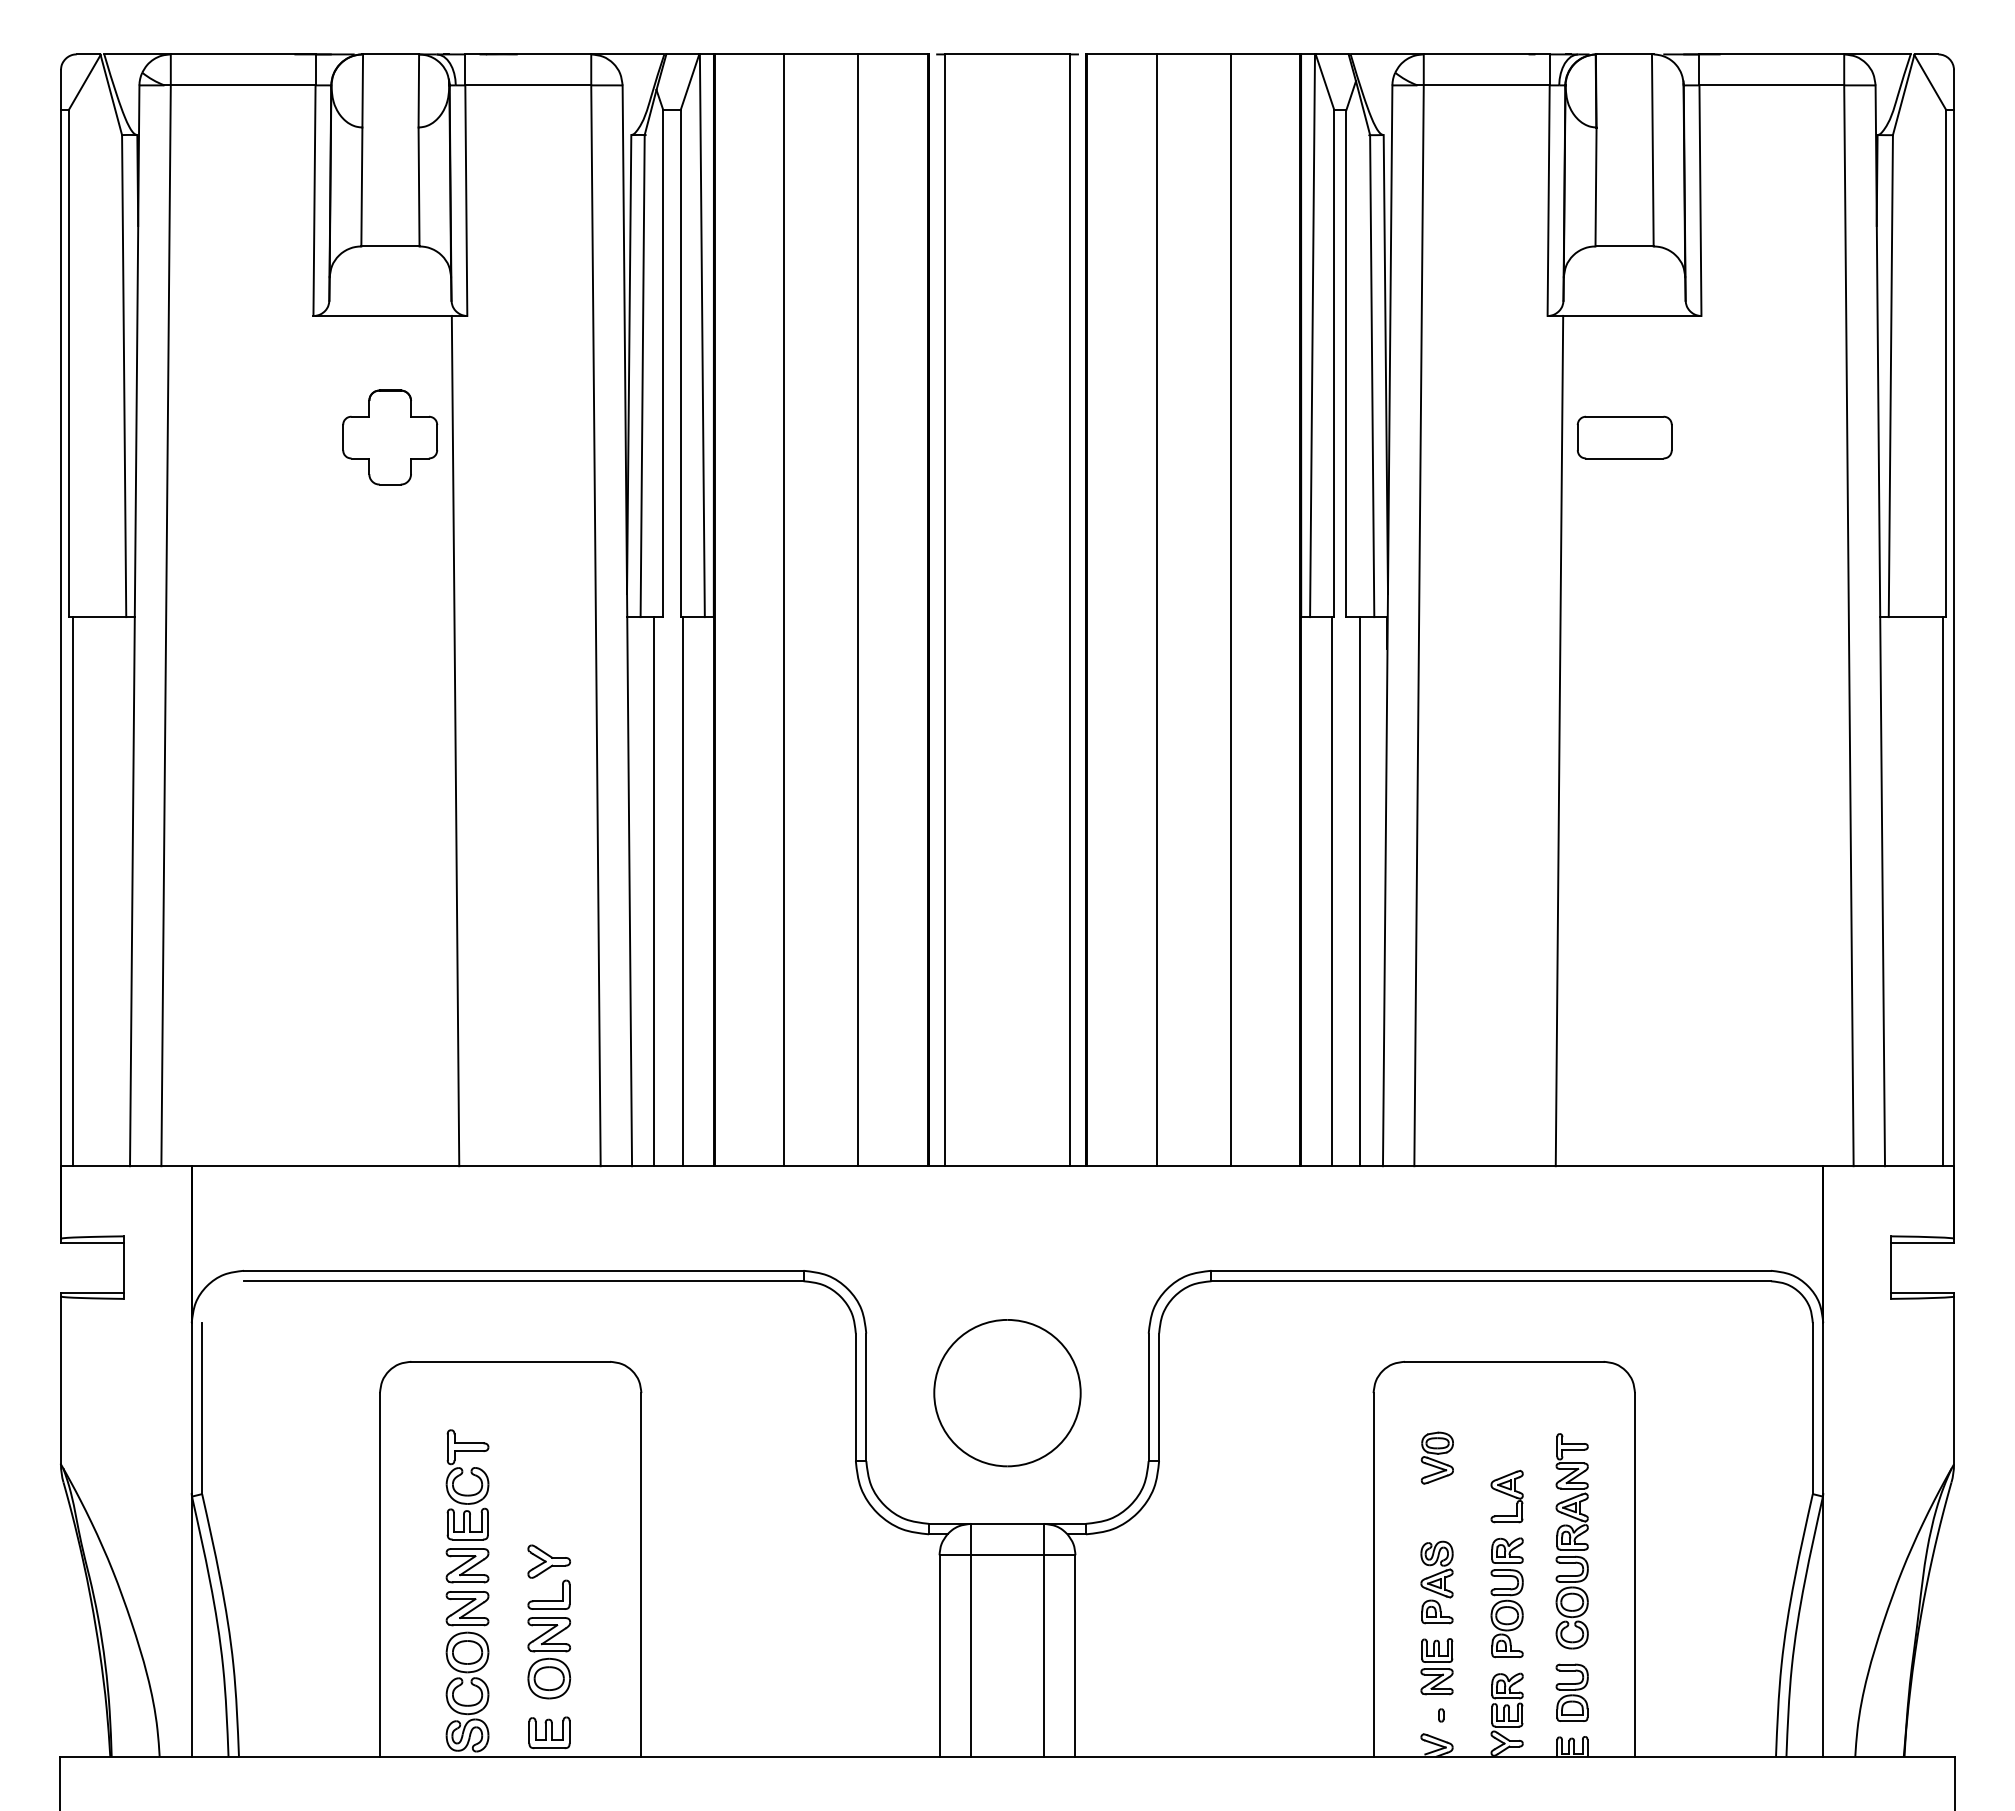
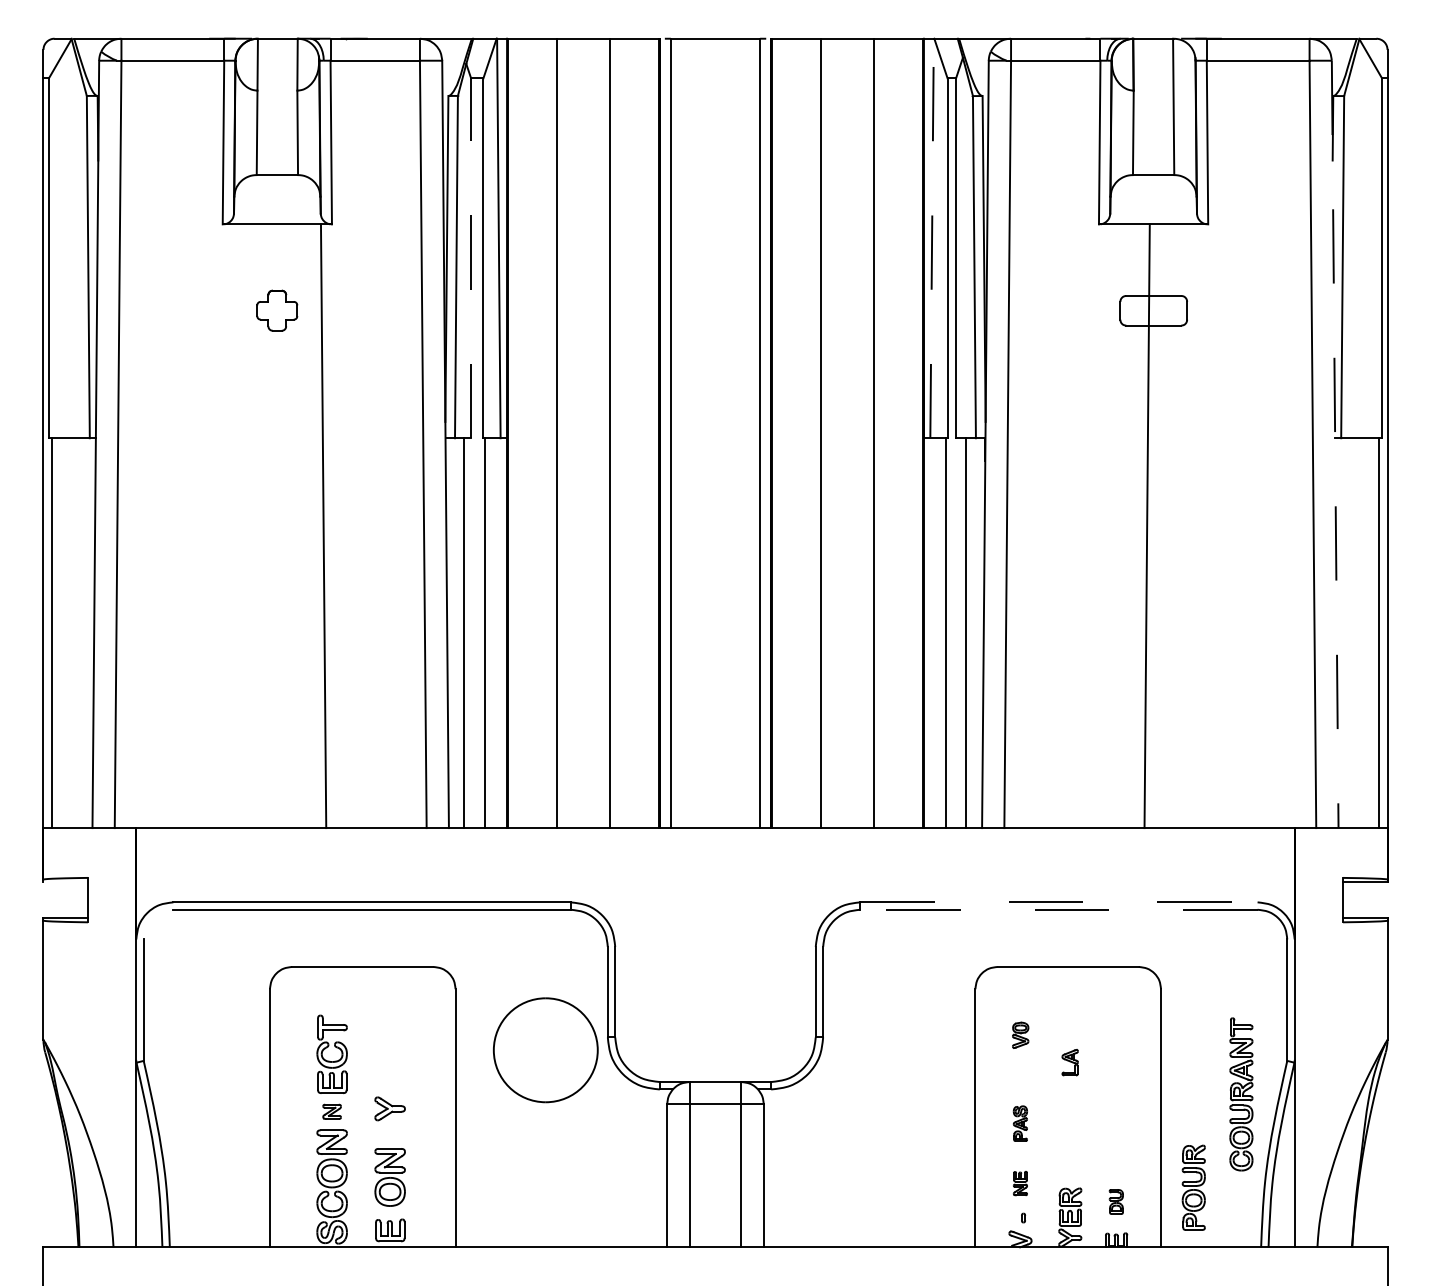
line: (1312, 335) -> (932, 238), solid -> dashed
line: (663, 363) -> (471, 258), solid -> dashed
part: (390, 437) -> (277, 310), size x0.6
line: (1880, 626) -> (1335, 444), solid -> dashed
line: (1559, 740) -> (1147, 525), moved
line: (91, 1242) -> (65, 882), removed
line: (1491, 1270) -> (1059, 902), solid -> dashed
line: (1491, 1281) -> (1059, 909), solid -> dashed
part: (1007, 1393) -> (545, 1050), moved
part: (1436, 1457) -> (1020, 1034), size x0.7
part: (1506, 1496) -> (1069, 1062), size x0.7
part: (1571, 1541) -> (1240, 1094), moved
part: (467, 1565) -> (332, 1111), size x0.6
part: (1436, 1582) -> (1020, 1123), size x0.6
part: (548, 1594) -> (389, 1132), removed
part: (1506, 1597) -> (1193, 1187), moved
part: (1436, 1666) -> (1020, 1183), size x0.6
part: (1571, 1692) -> (1115, 1201), size x0.6

